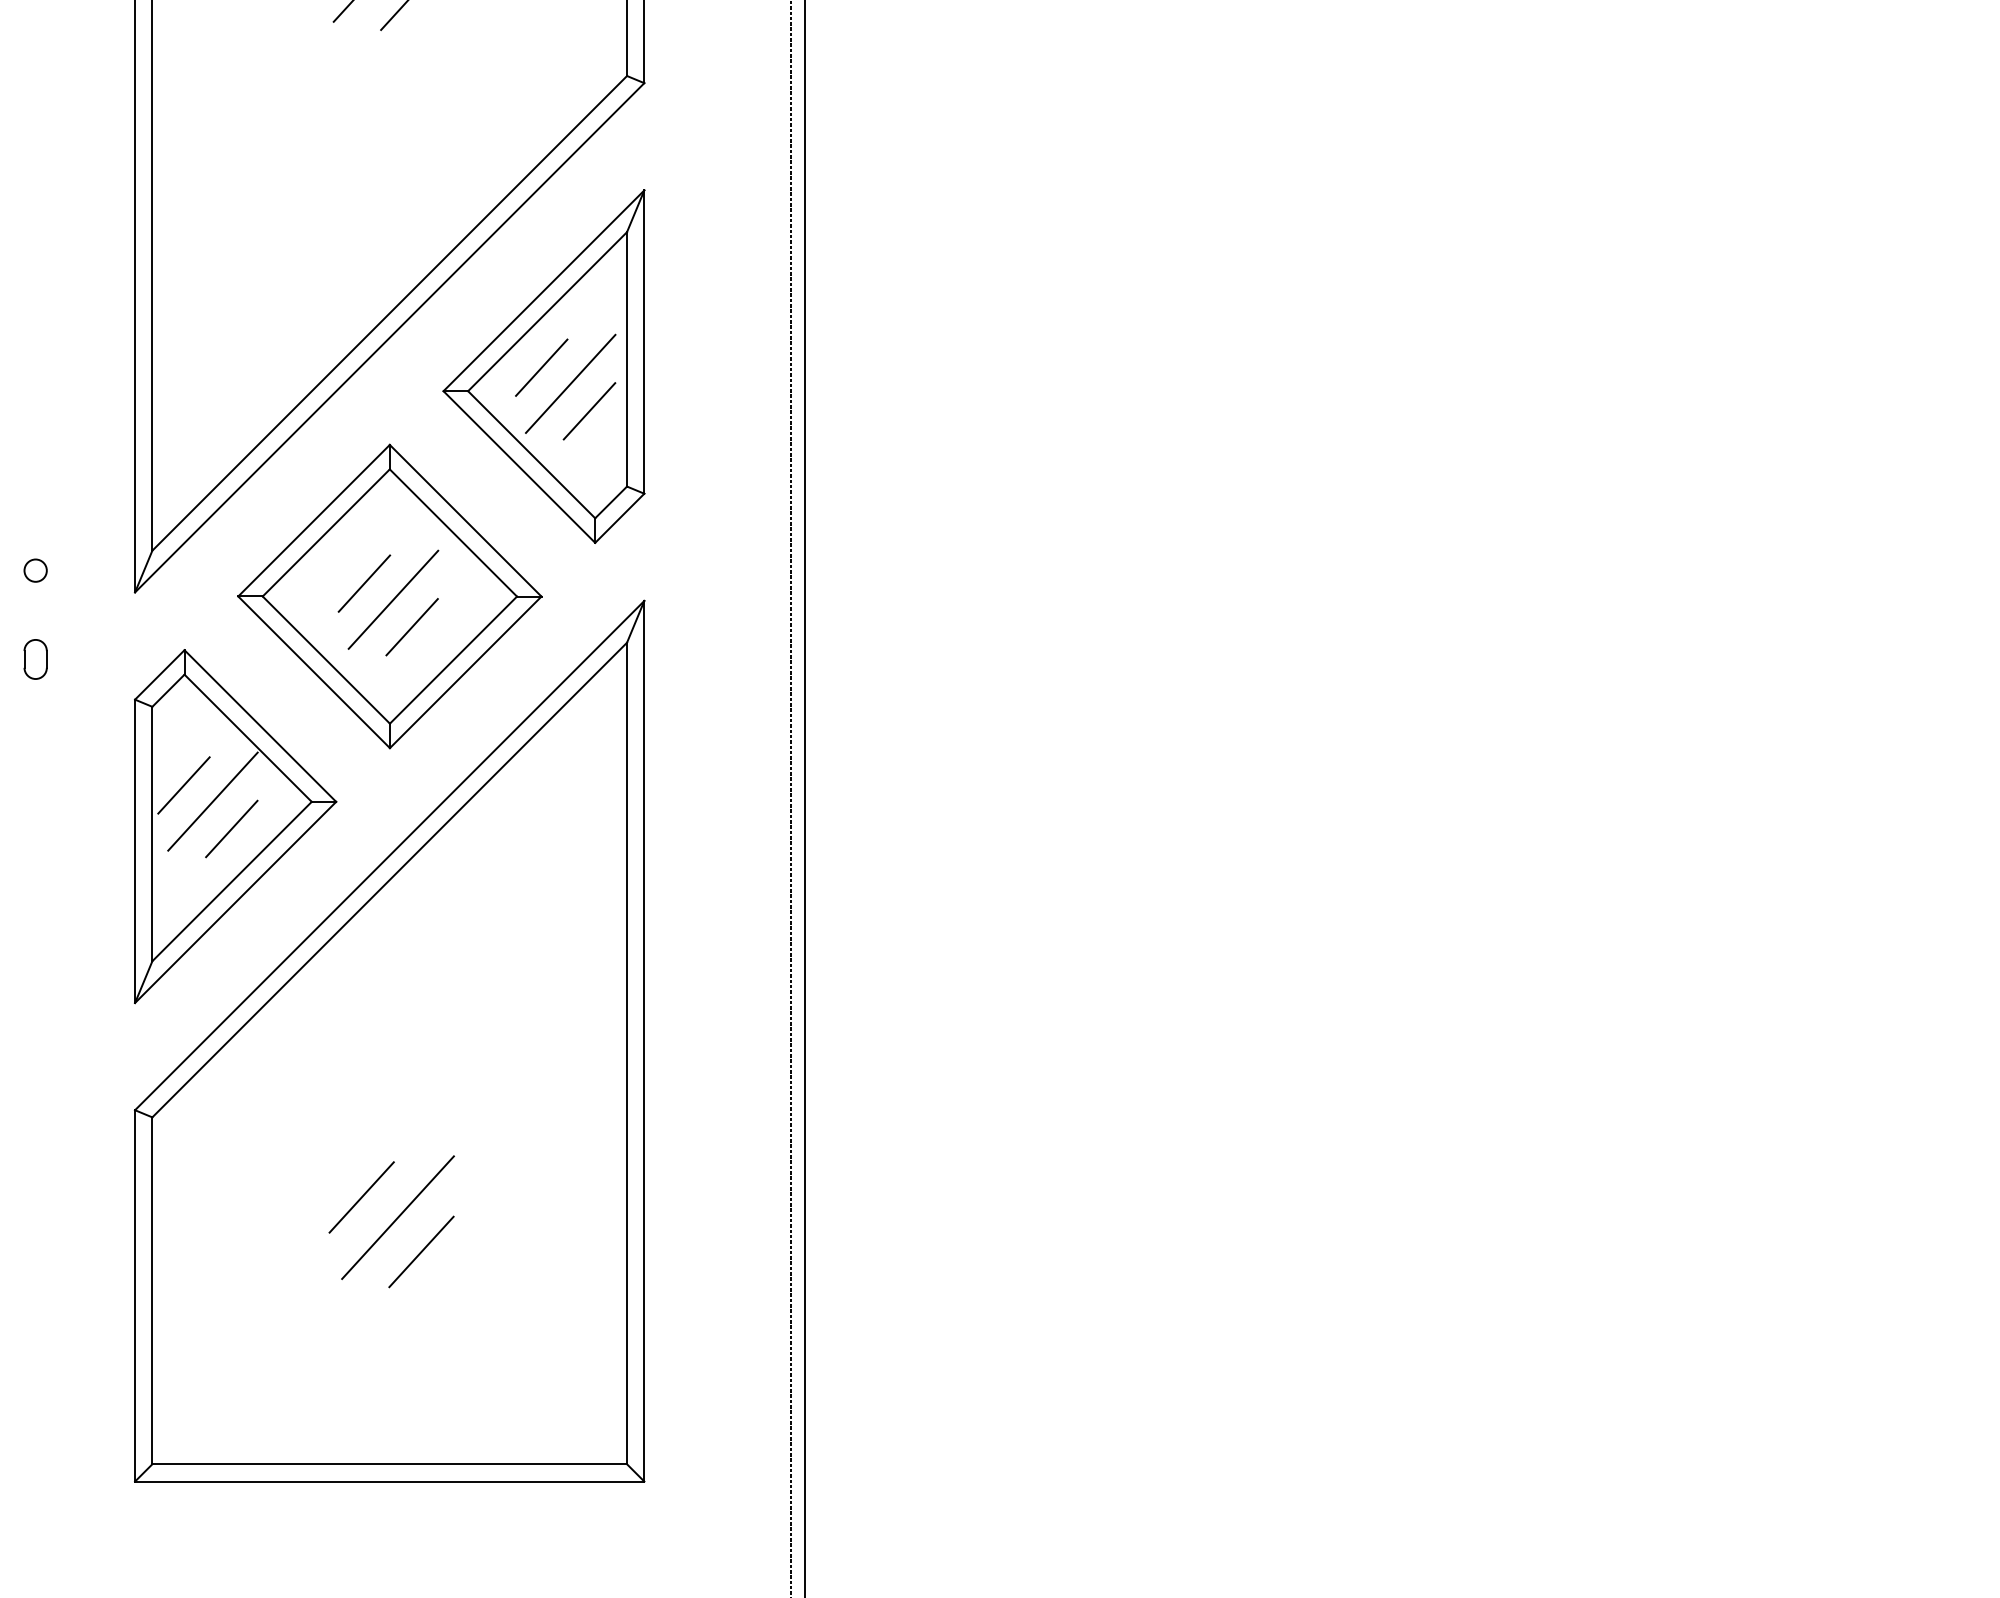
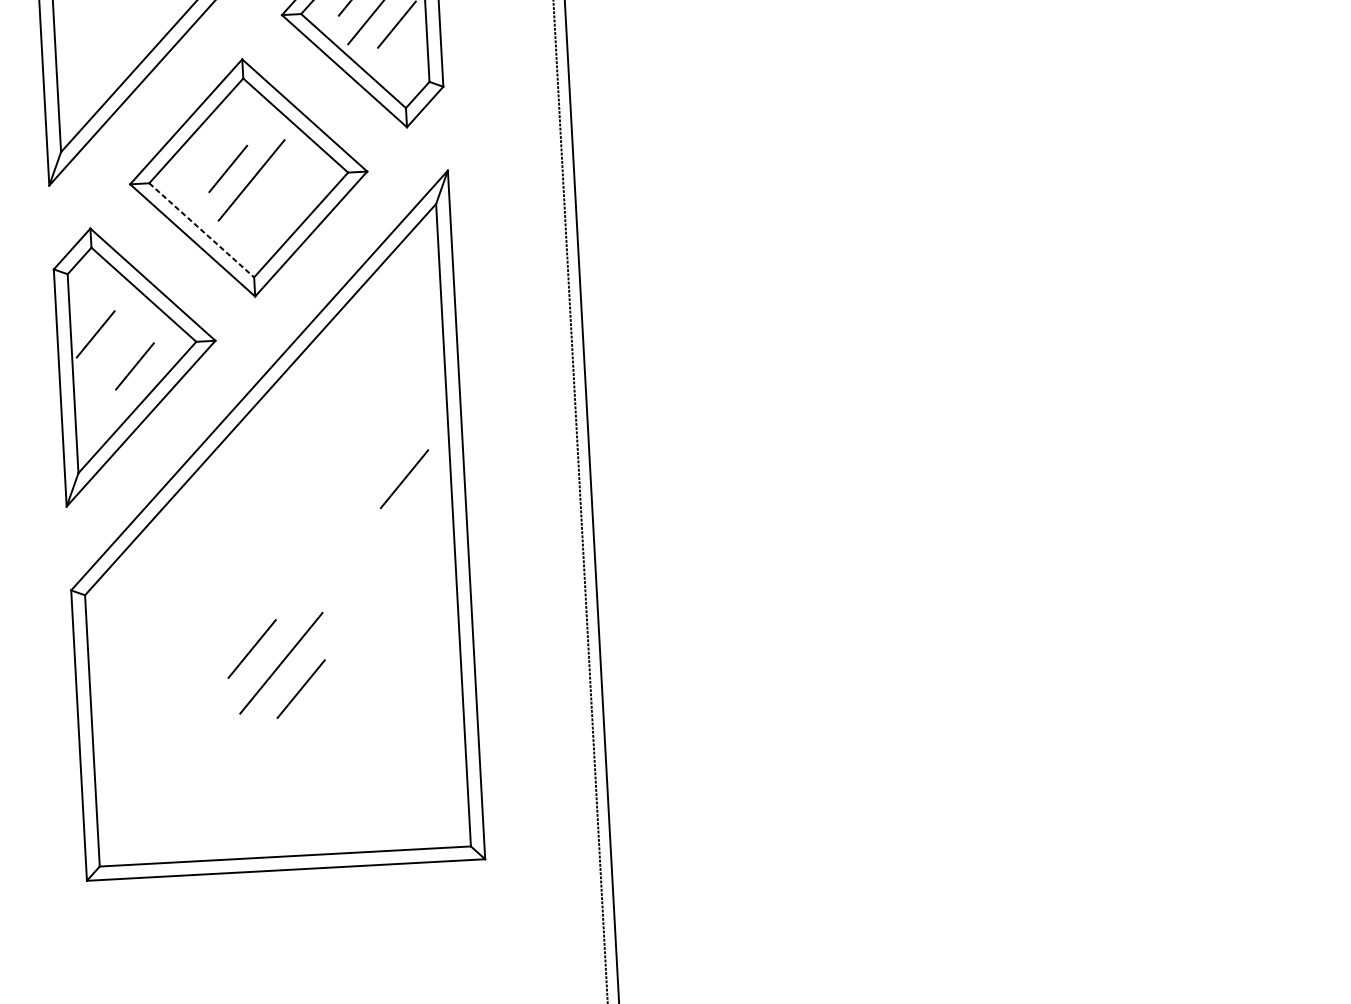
line: (411, 627) -> (266, 201), removed
line: (326, 660) -> (201, 230), solid -> dashed
line: (212, 801) -> (118, 345), removed
line: (567, 991) -> (404, 479), added

